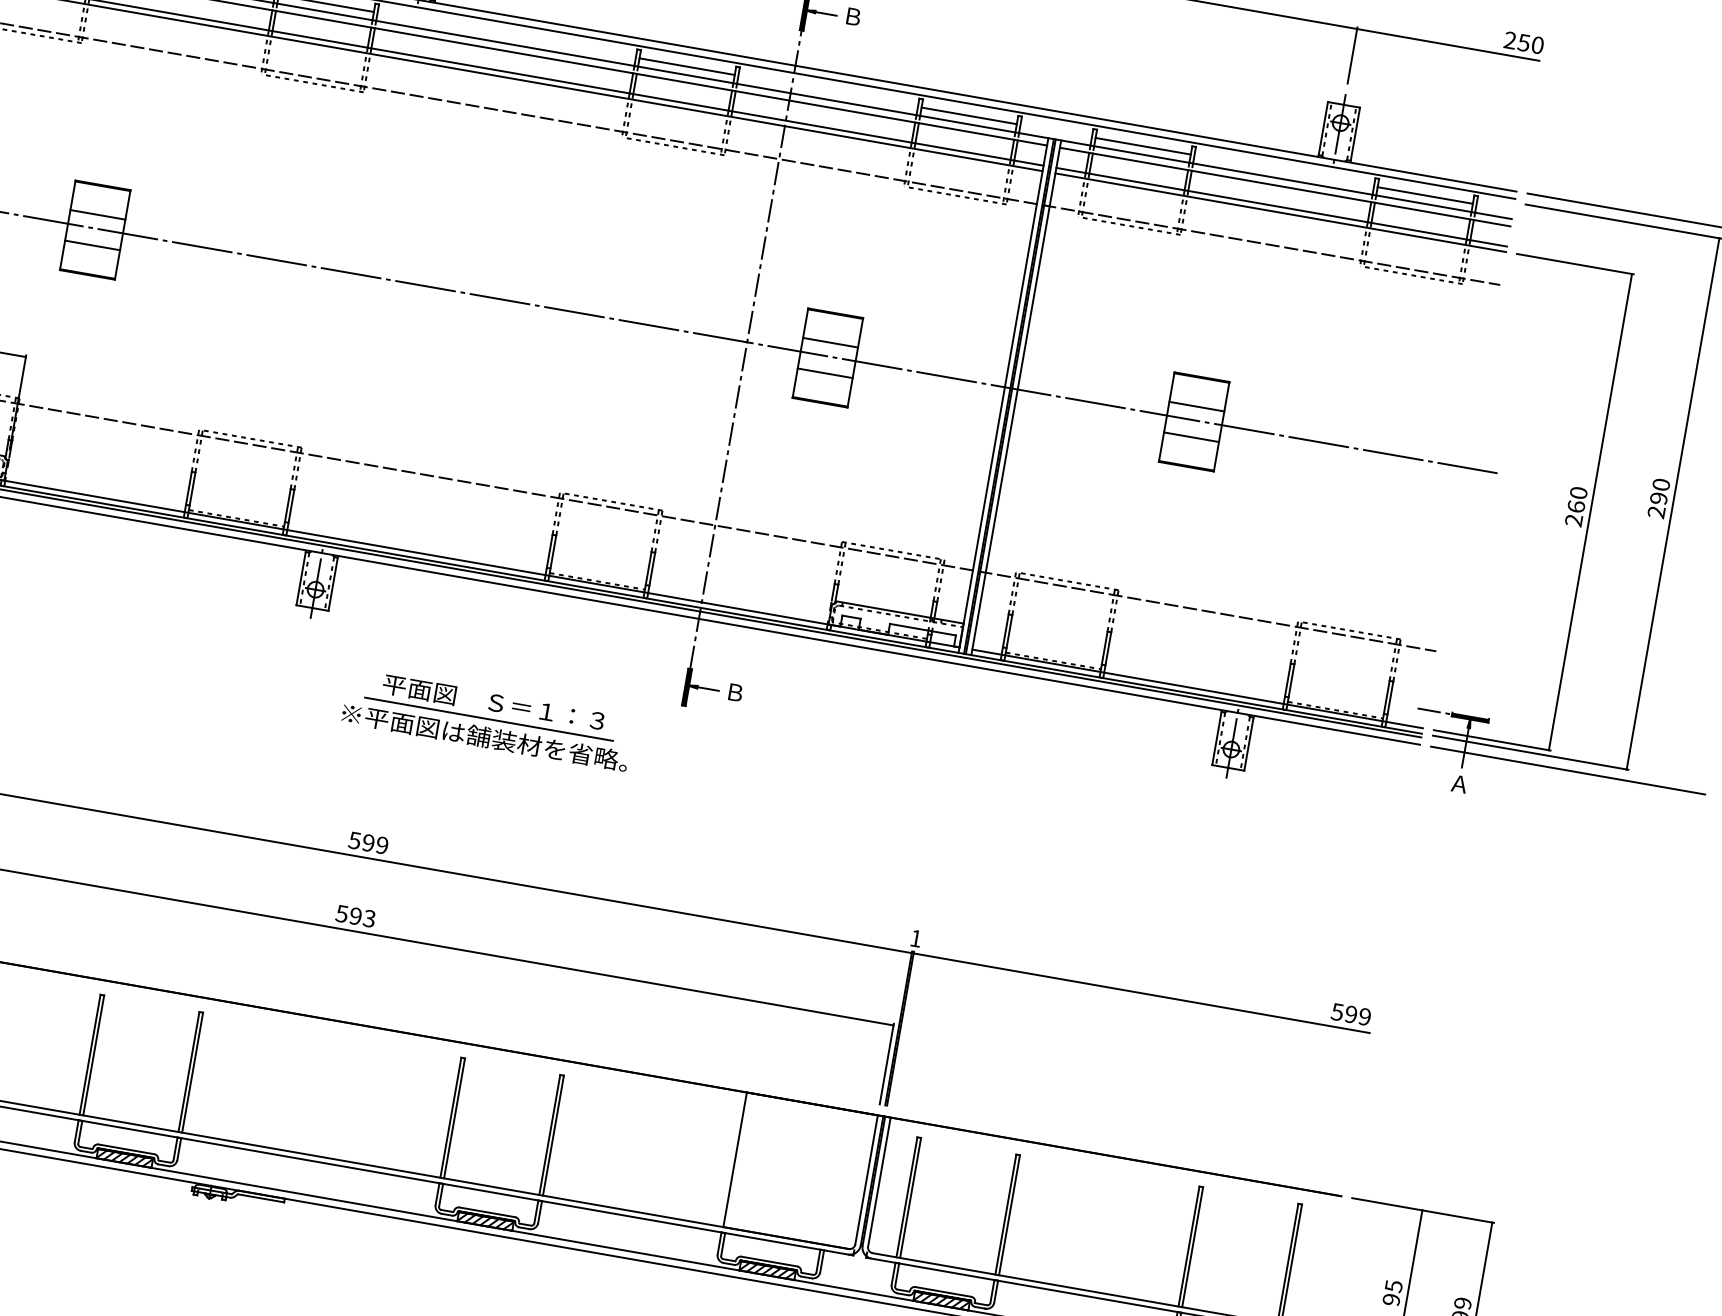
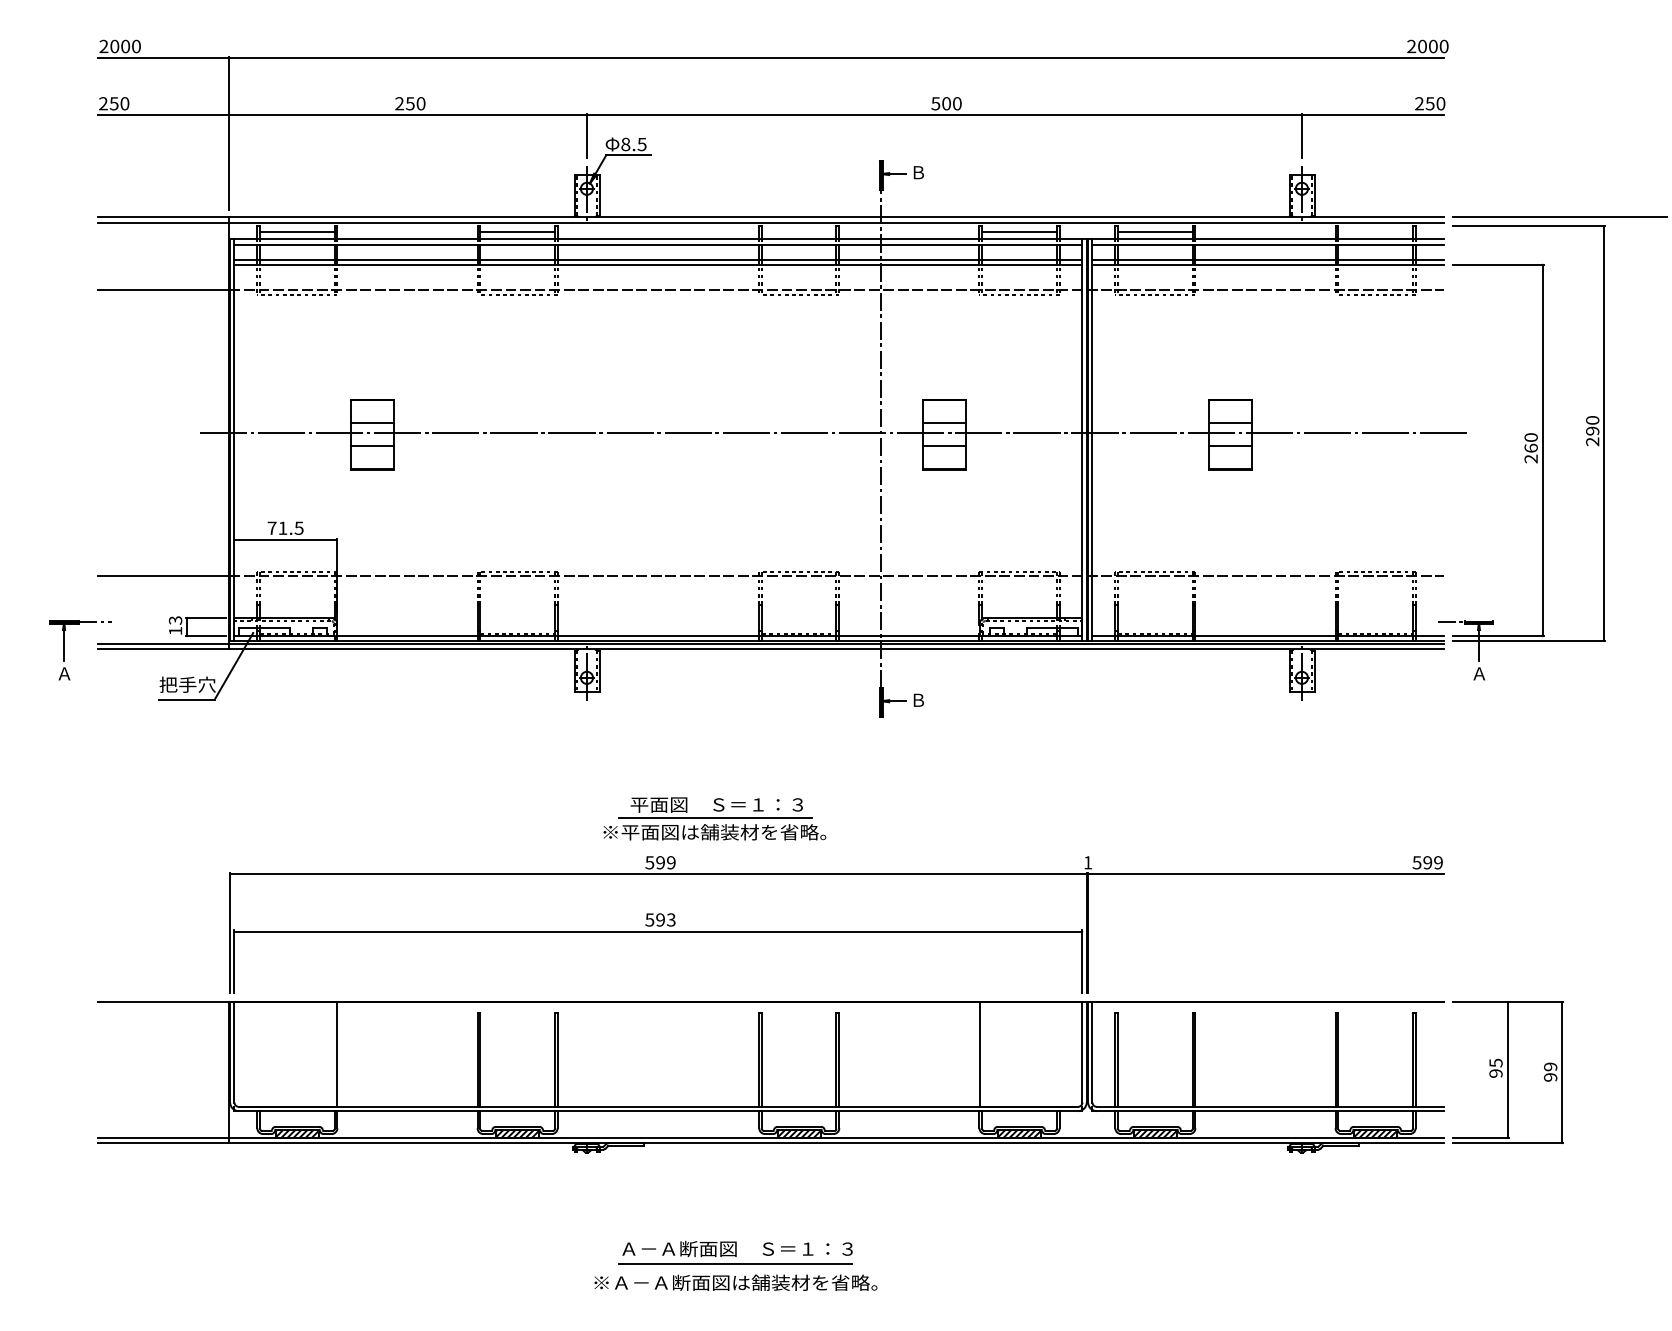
line: (687, 66) -> (799, 232), removed
line: (1425, 195) -> (1375, 232), removed
part: (487, 719) -> (714, 818), moved
line: (1567, 770) -> (1559, 649), removed

